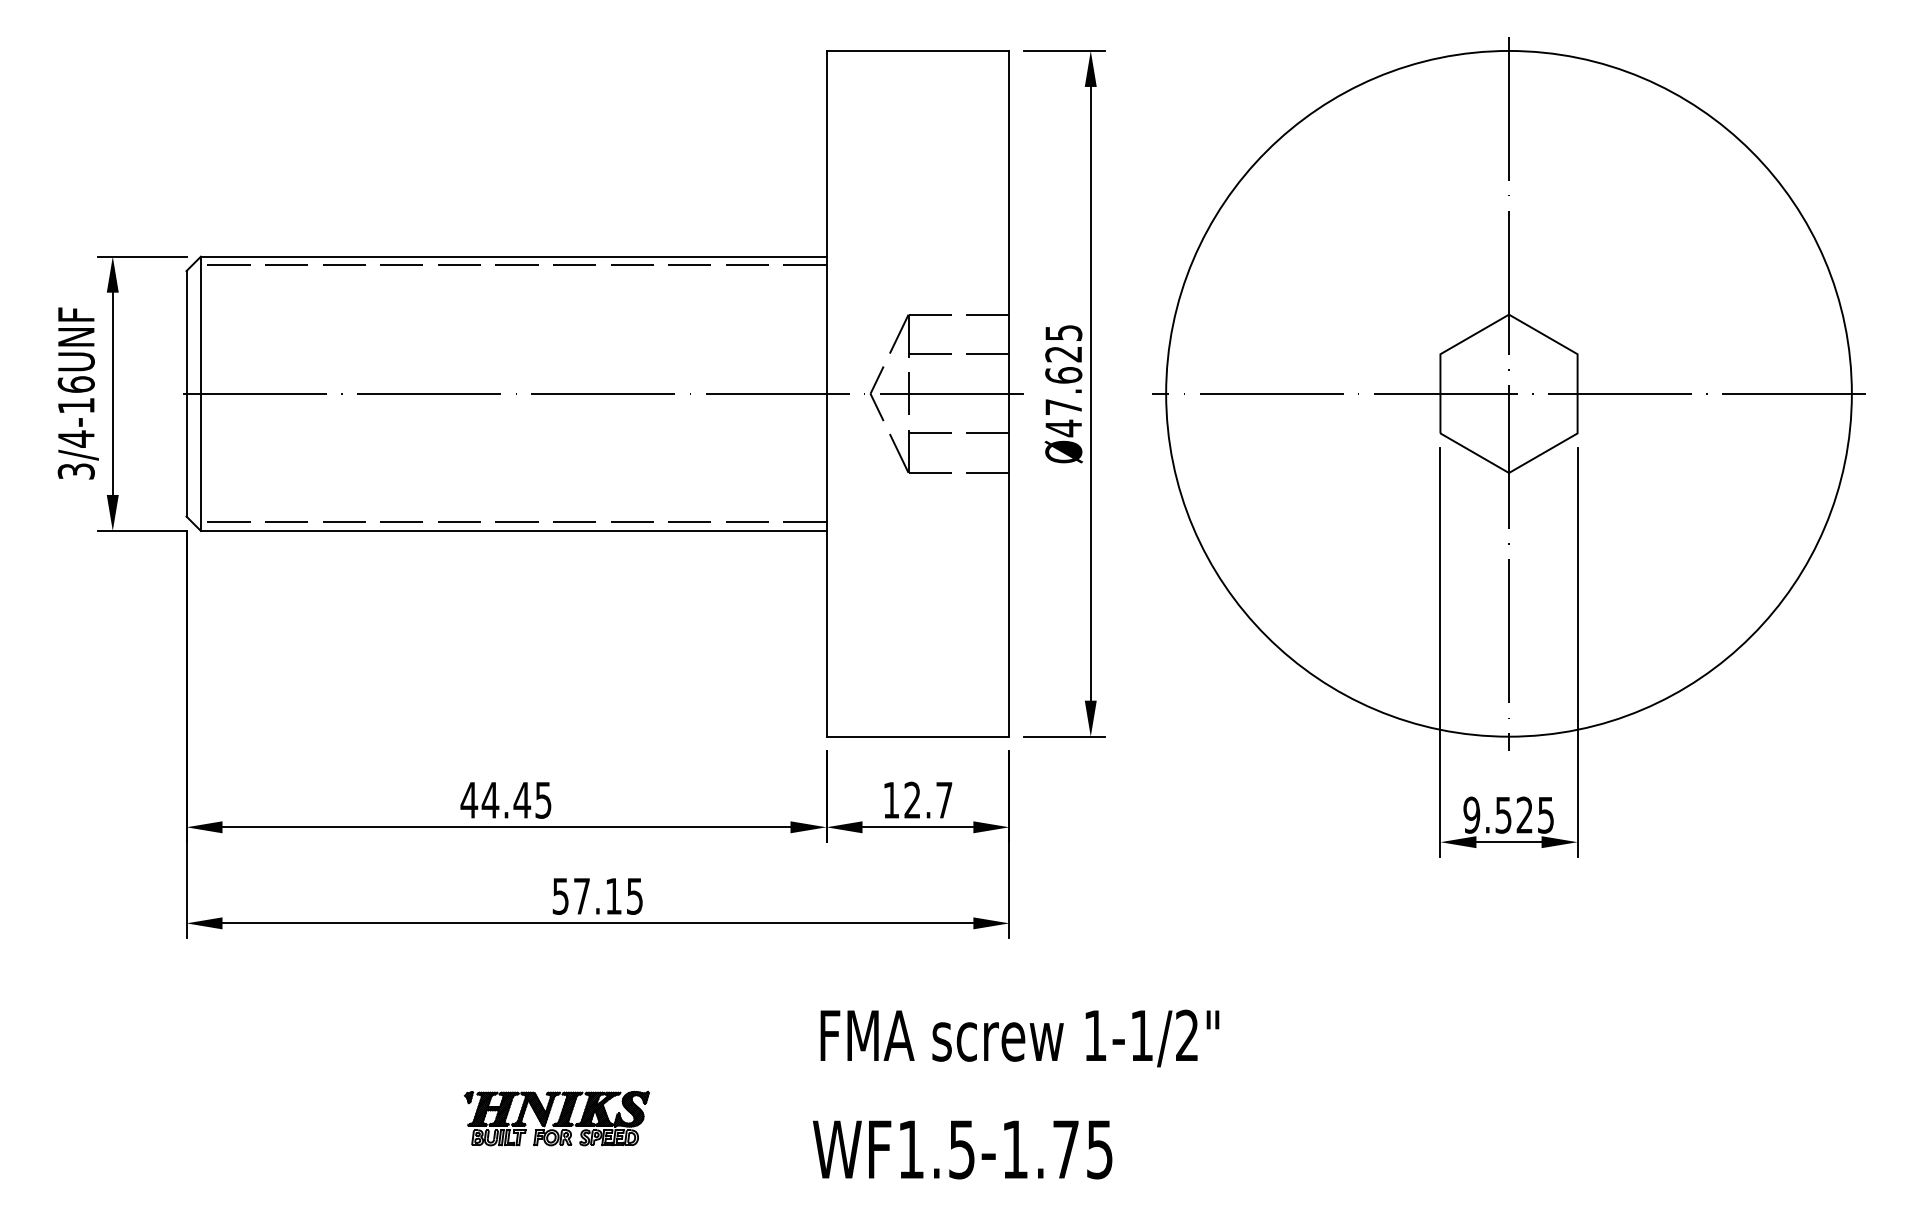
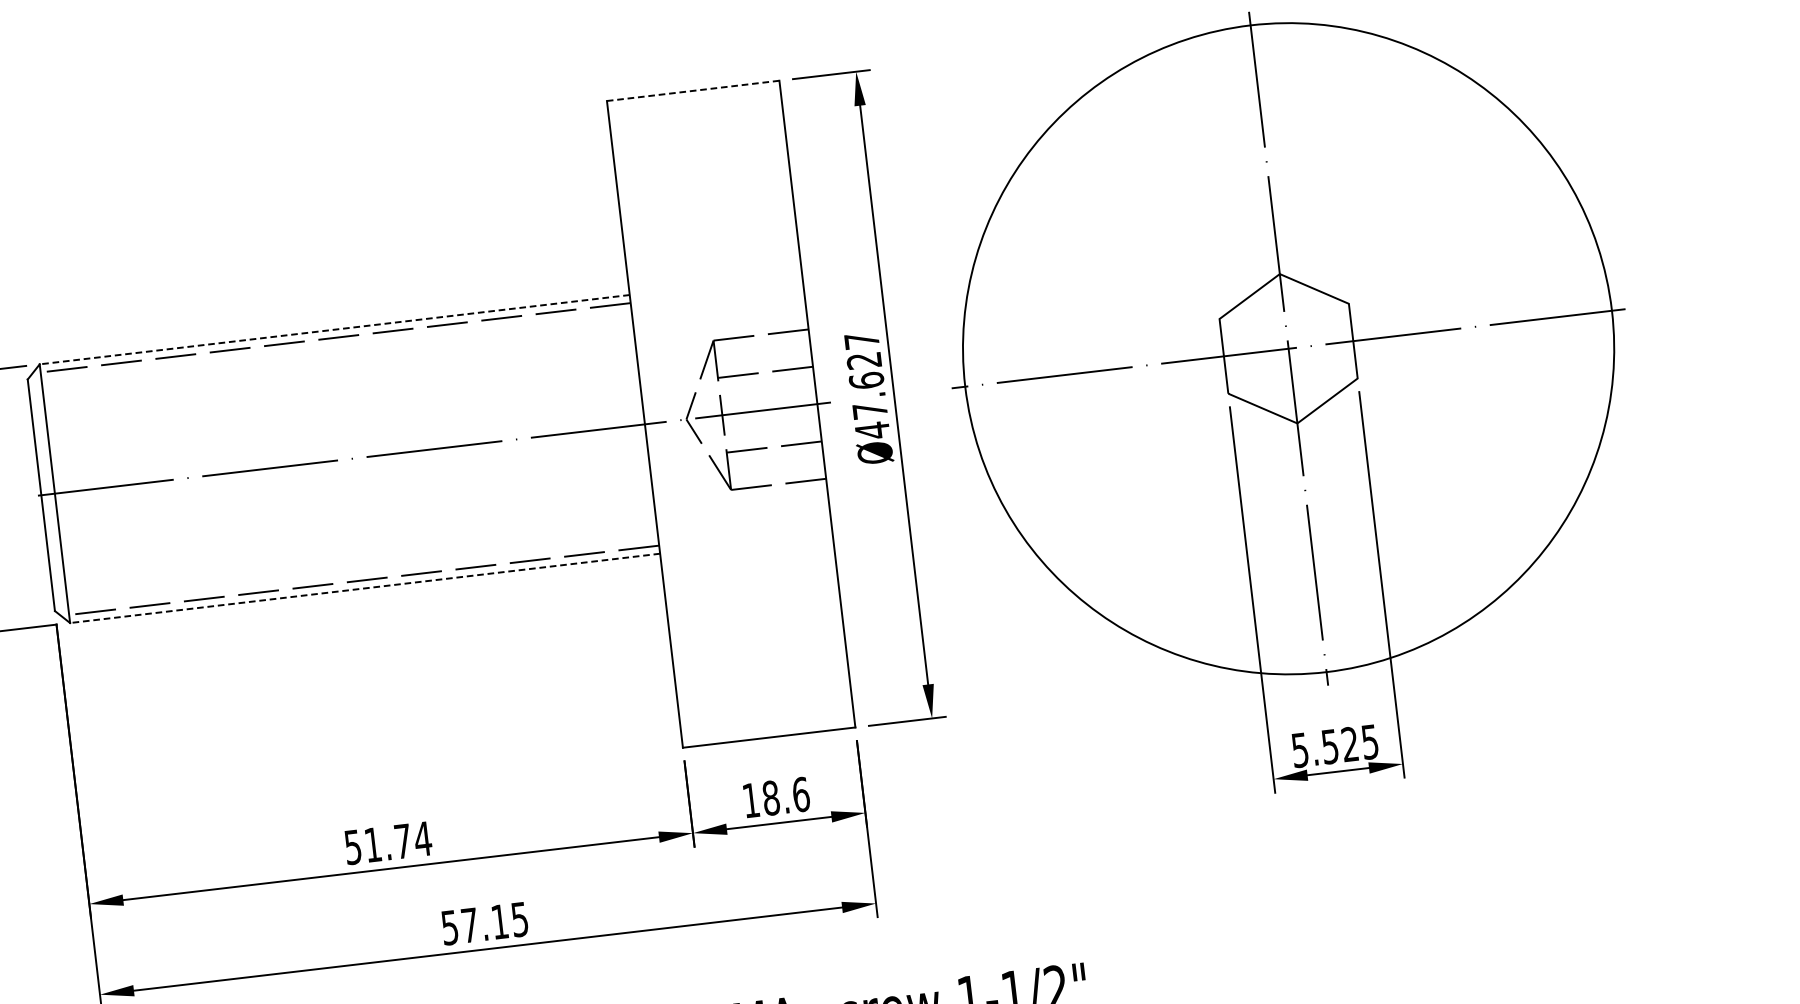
line: (917, 50) -> (692, 90), solid -> dashed
line: (513, 256) -> (334, 329), solid -> dashed
text: (1063, 332) -> (861, 340), 47.625 -> 47.627
line: (513, 530) -> (364, 587), solid -> dashed
text: (928, 799) -> (786, 795), 12.7 -> 18.6
text: (506, 800) -> (388, 843), 44.45 -> 51.74
text: (1471, 814) -> (1299, 749), 9.525 -> 5.525

